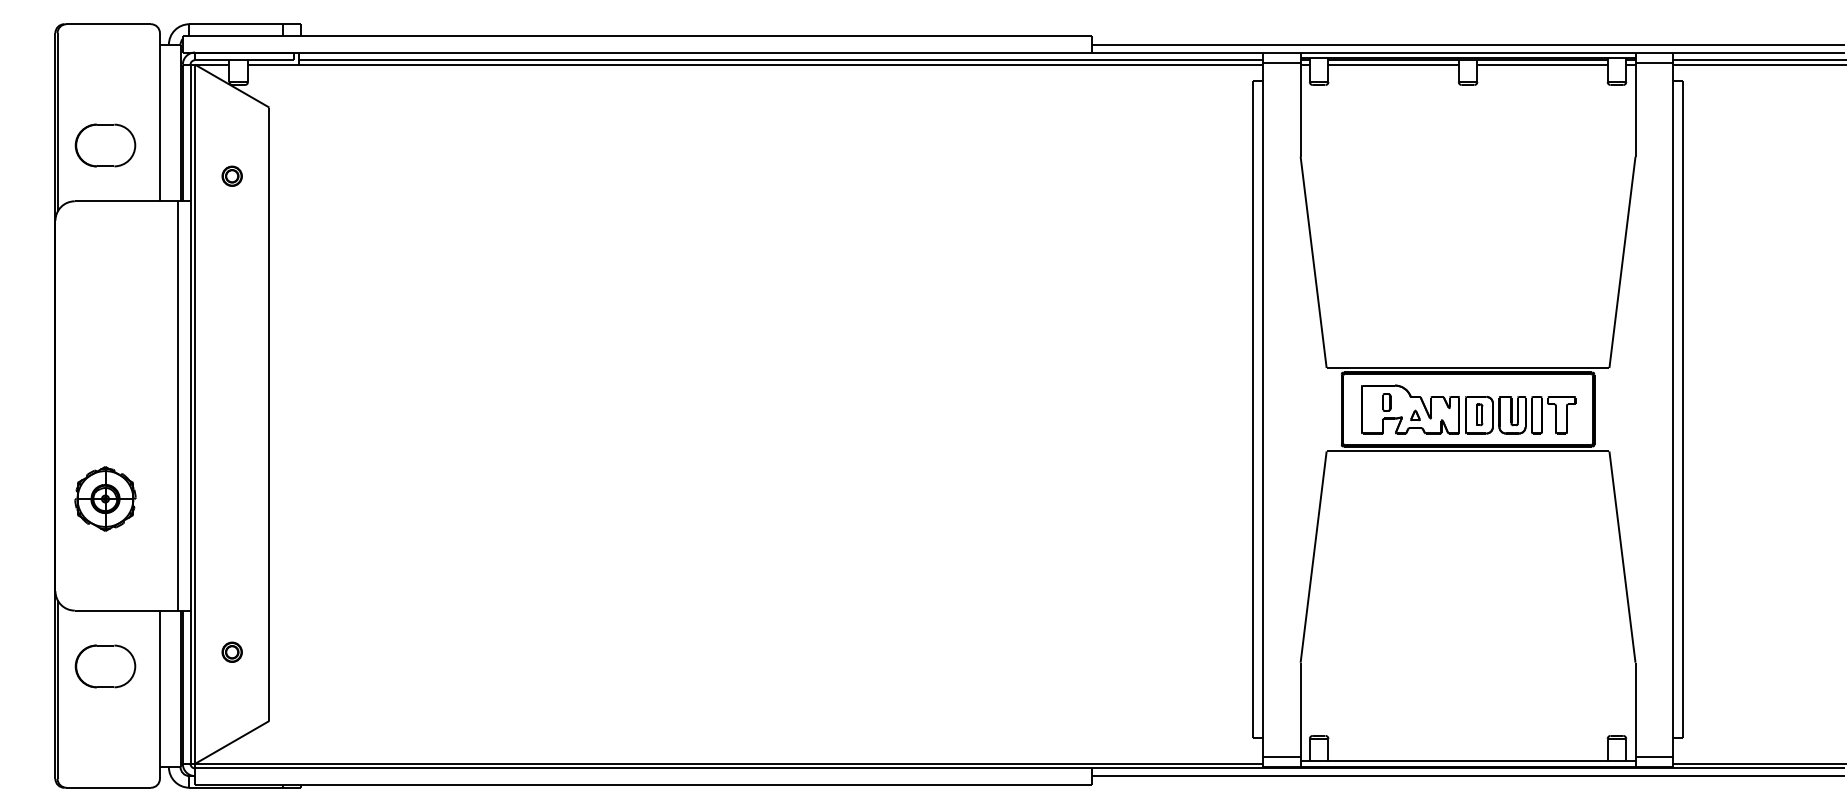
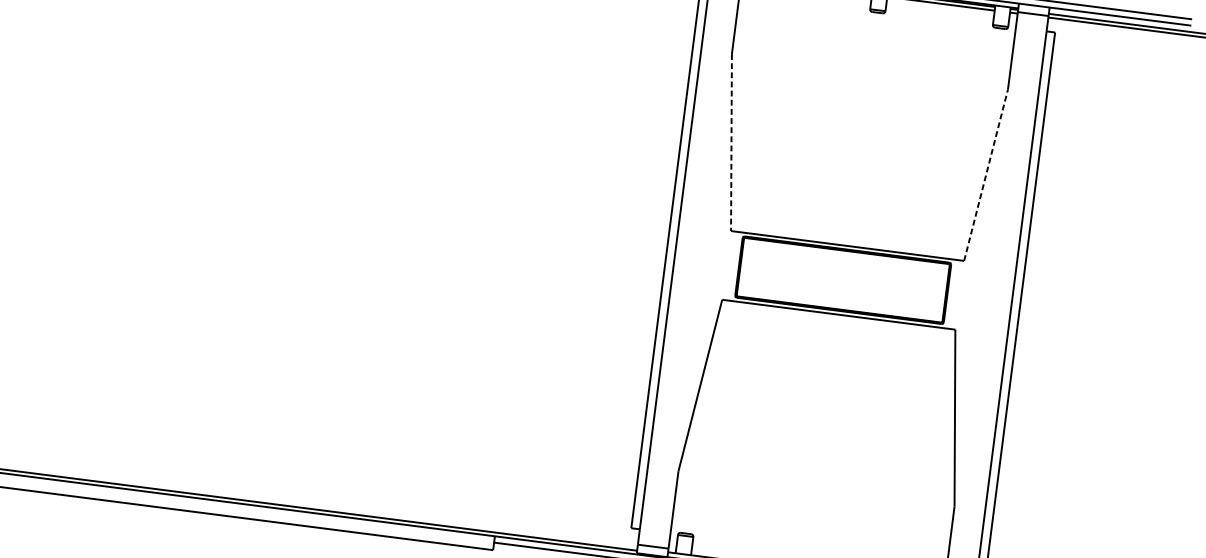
line: (1622, 261) -> (986, 174), solid -> dashed
line: (1313, 262) -> (731, 142), solid -> dashed
part: (1468, 409) -> (843, 280), removed

